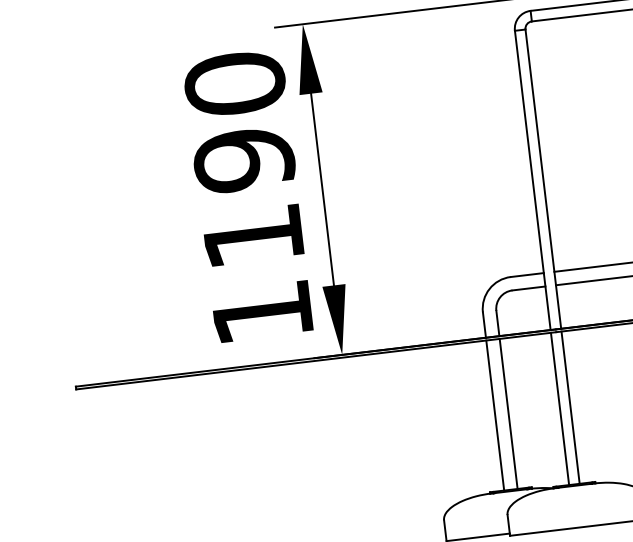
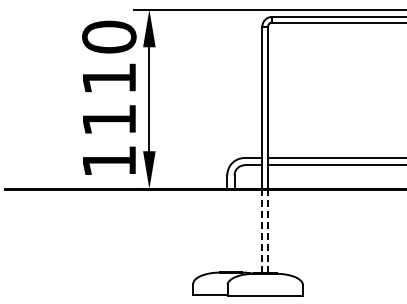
text: (244, 160) -> (109, 78), 1190 -> 1110
line: (571, 407) -> (268, 231), solid -> dashed
line: (560, 408) -> (262, 231), solid -> dashed
line: (508, 412) -> (234, 230), removed
line: (495, 414) -> (227, 230), removed

